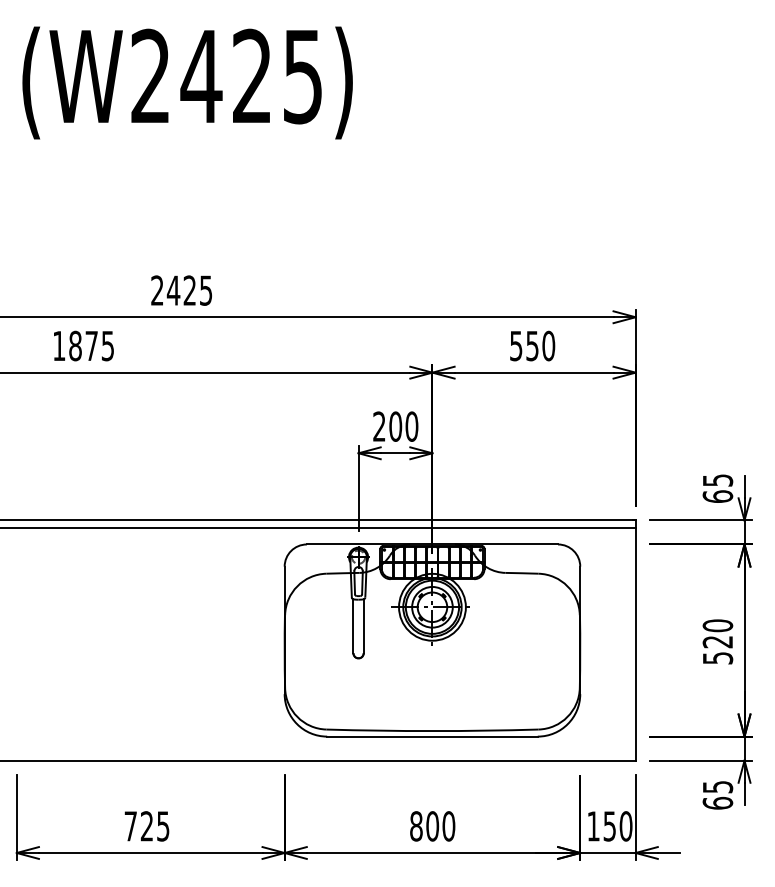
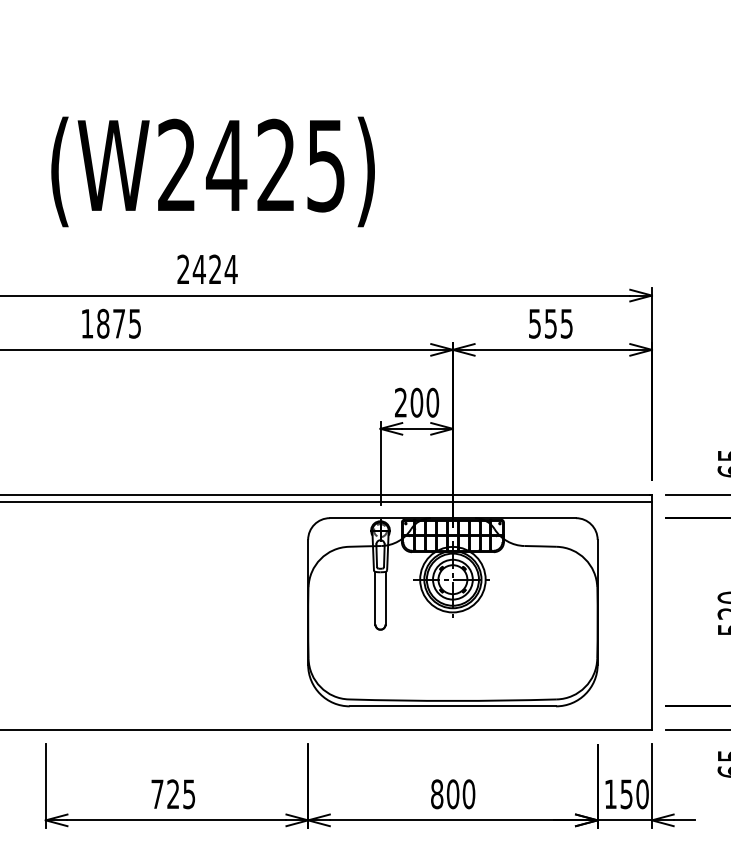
text: (187, 82) -> (212, 171), moved
text: (205, 290) -> (230, 269), 2425 -> 2424
text: (548, 345) -> (566, 323), 550 -> 555

